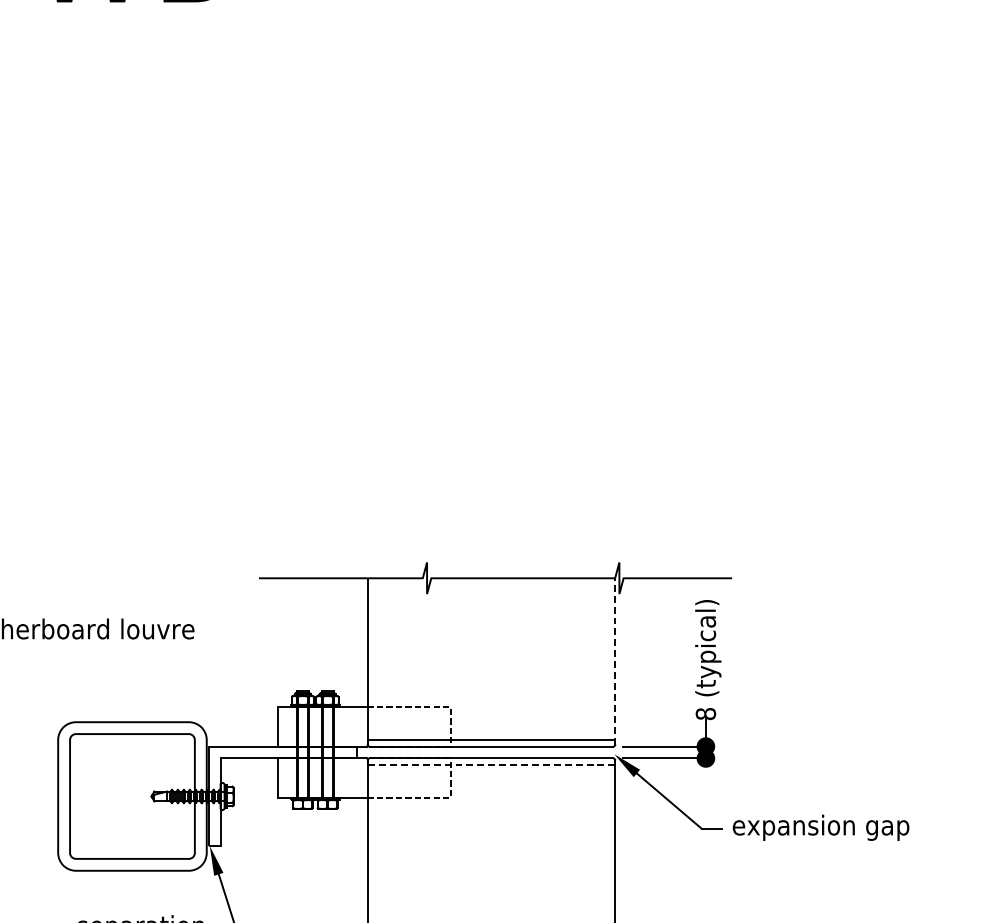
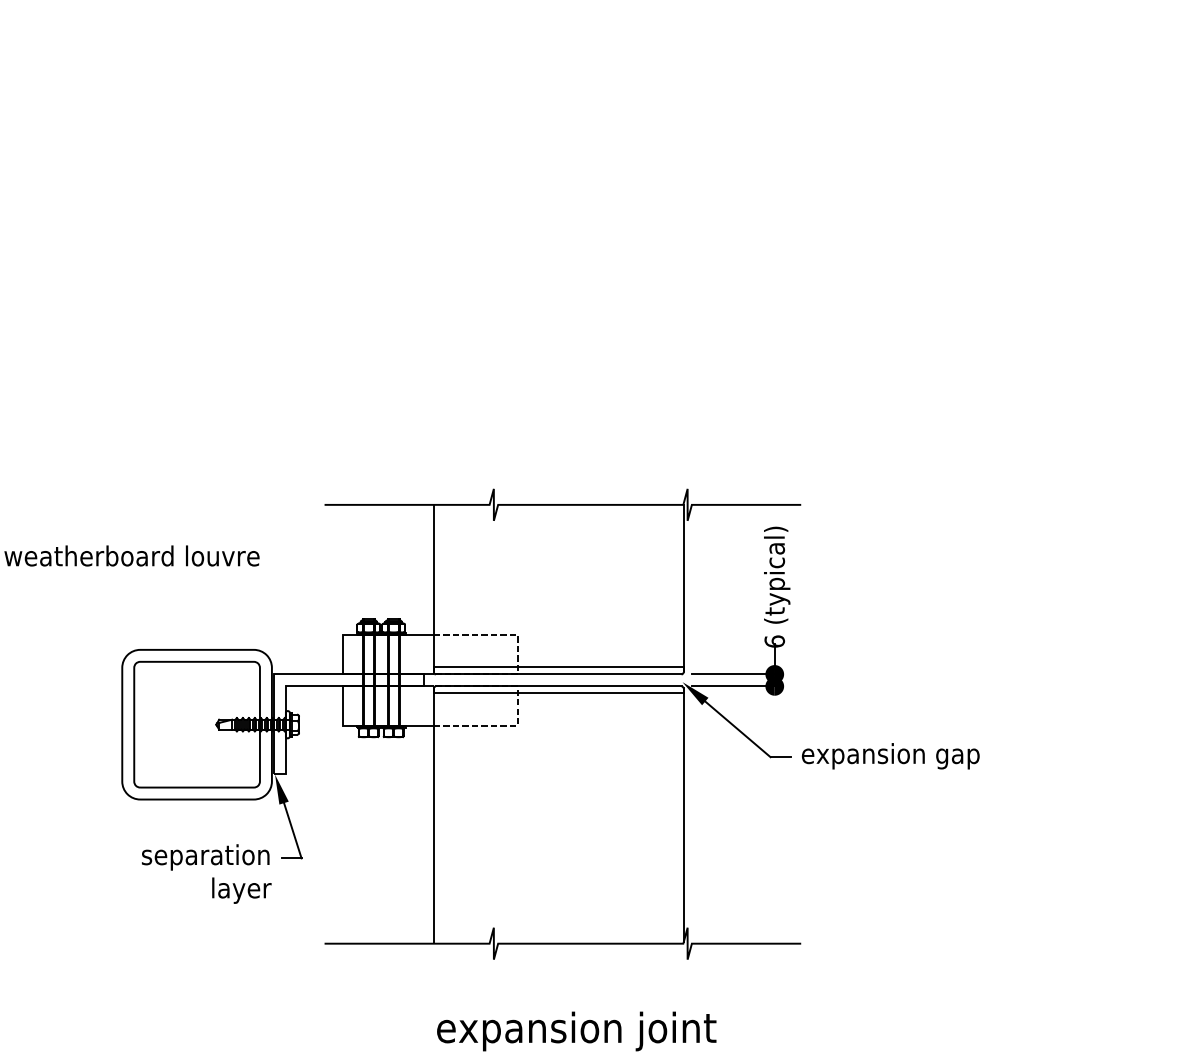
line: (615, 660) -> (683, 587), dashed -> solid
text: (705, 713) -> (774, 641), 8 -> 6
line: (491, 765) -> (558, 693), dashed -> solid

